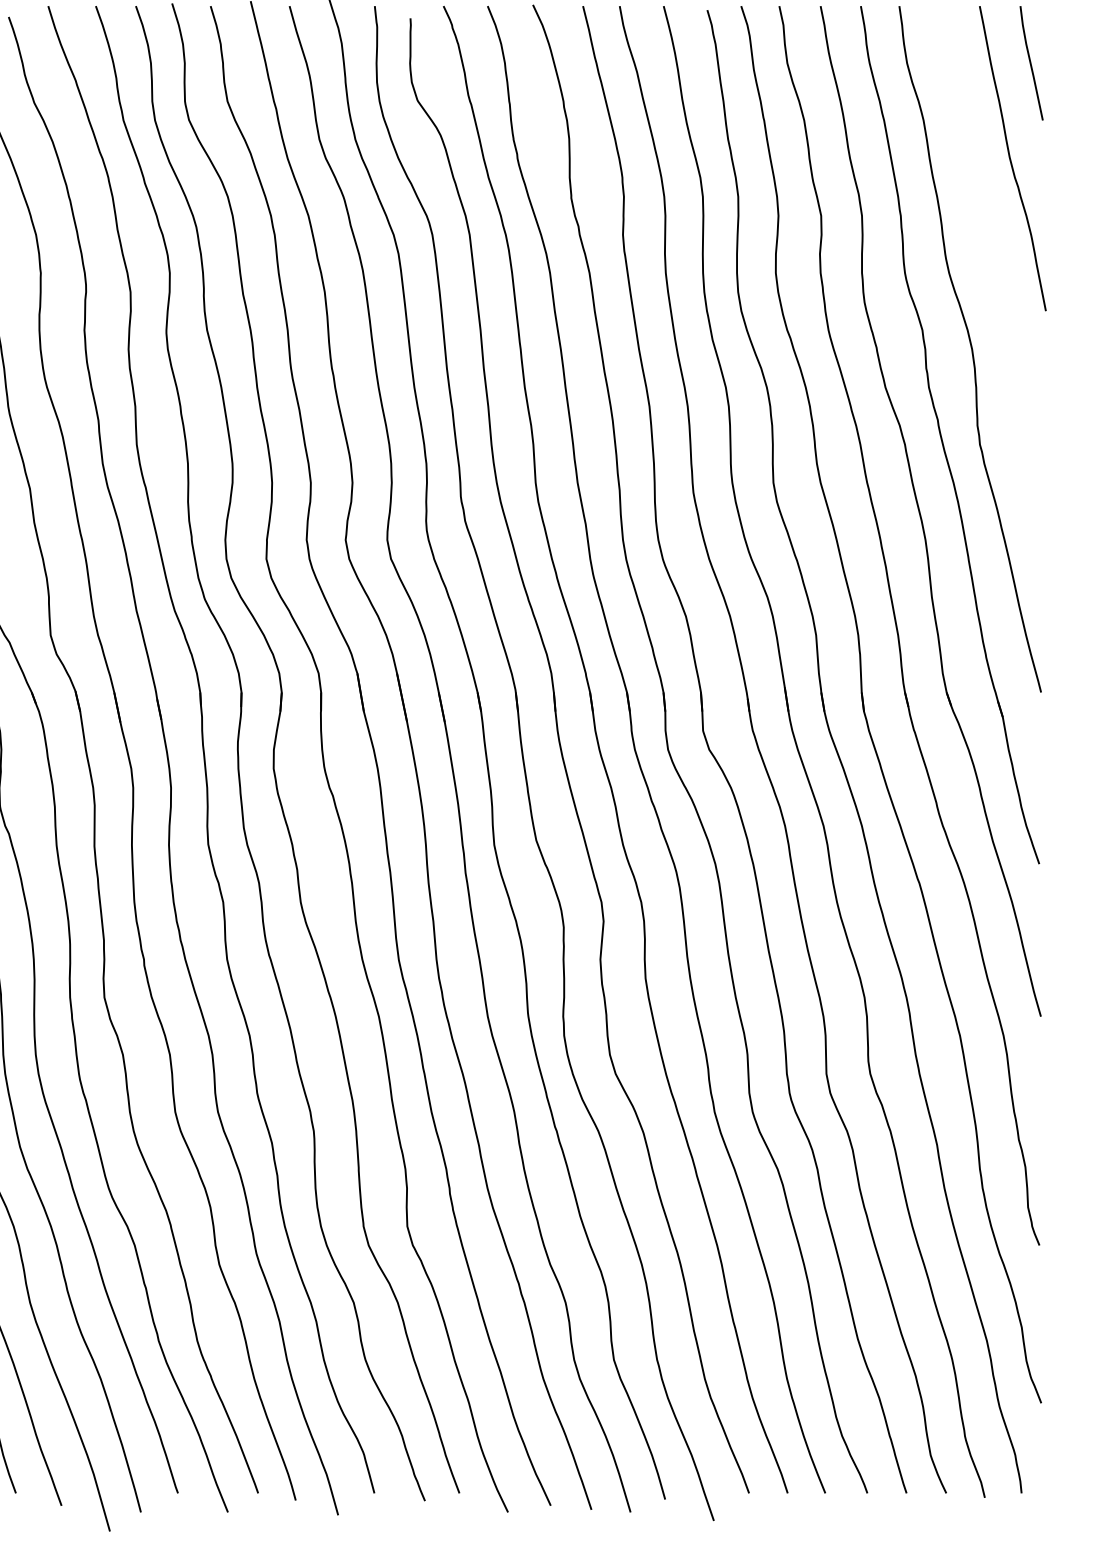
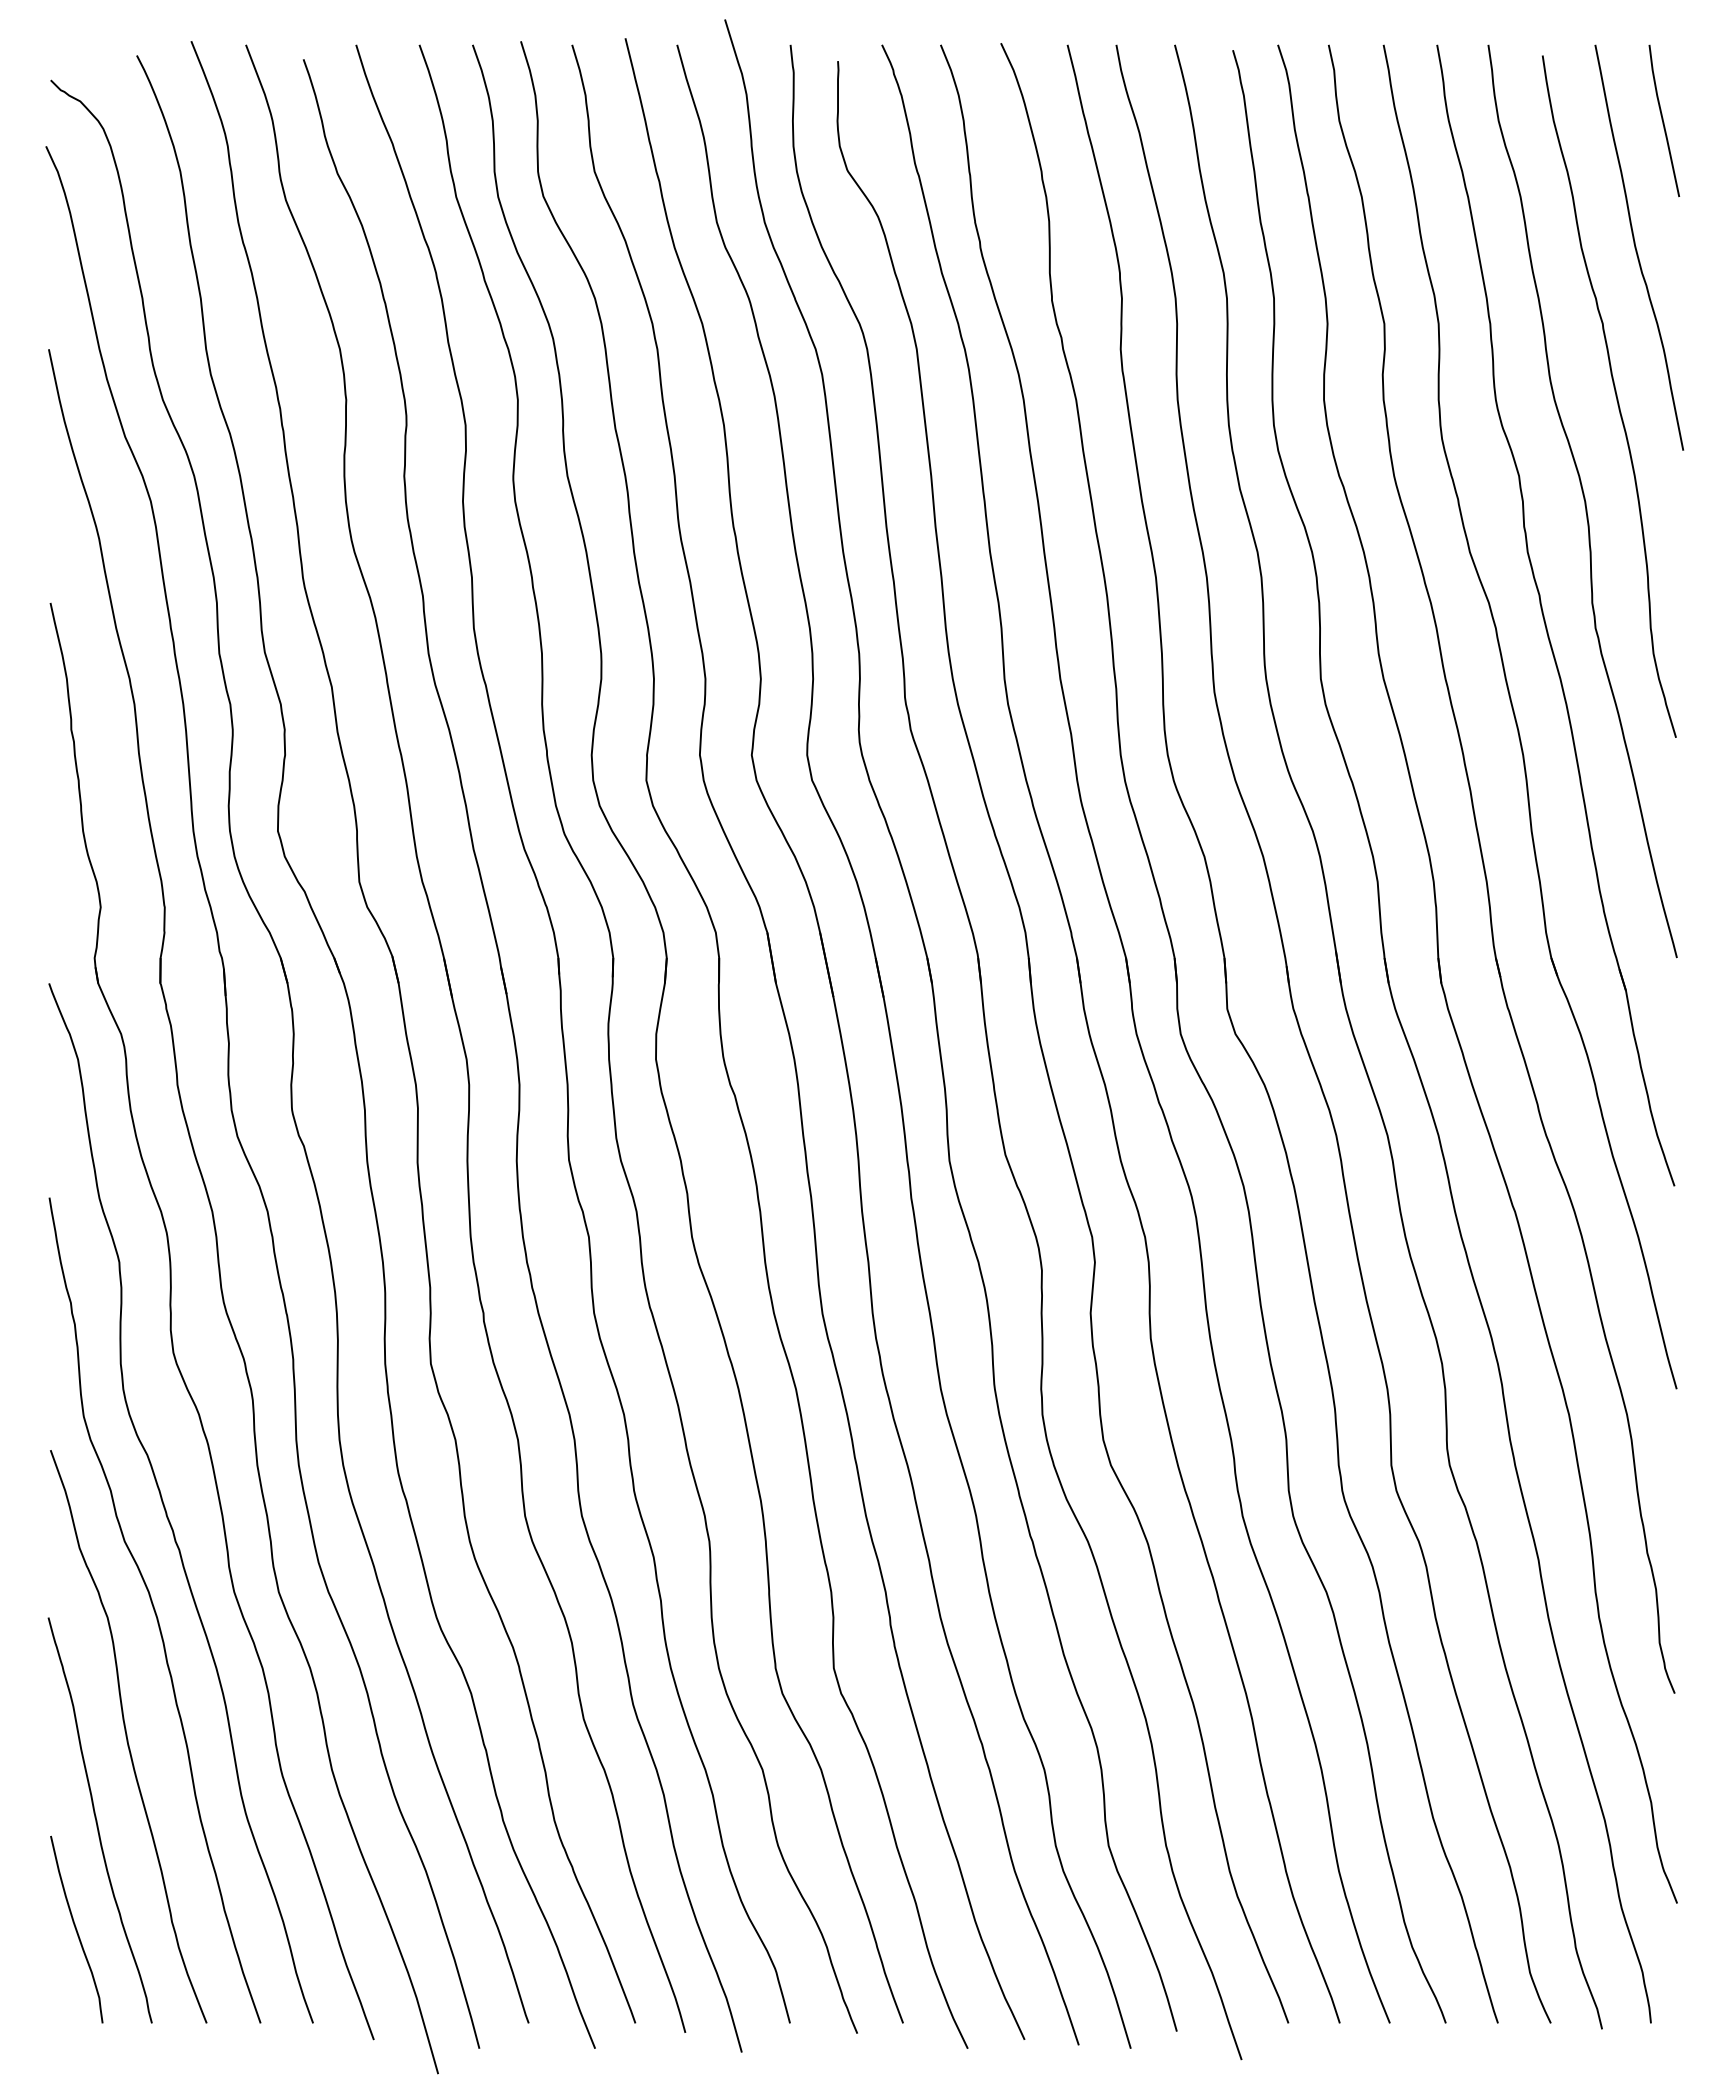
curve: (994, 270) -> (1615, 396), added

